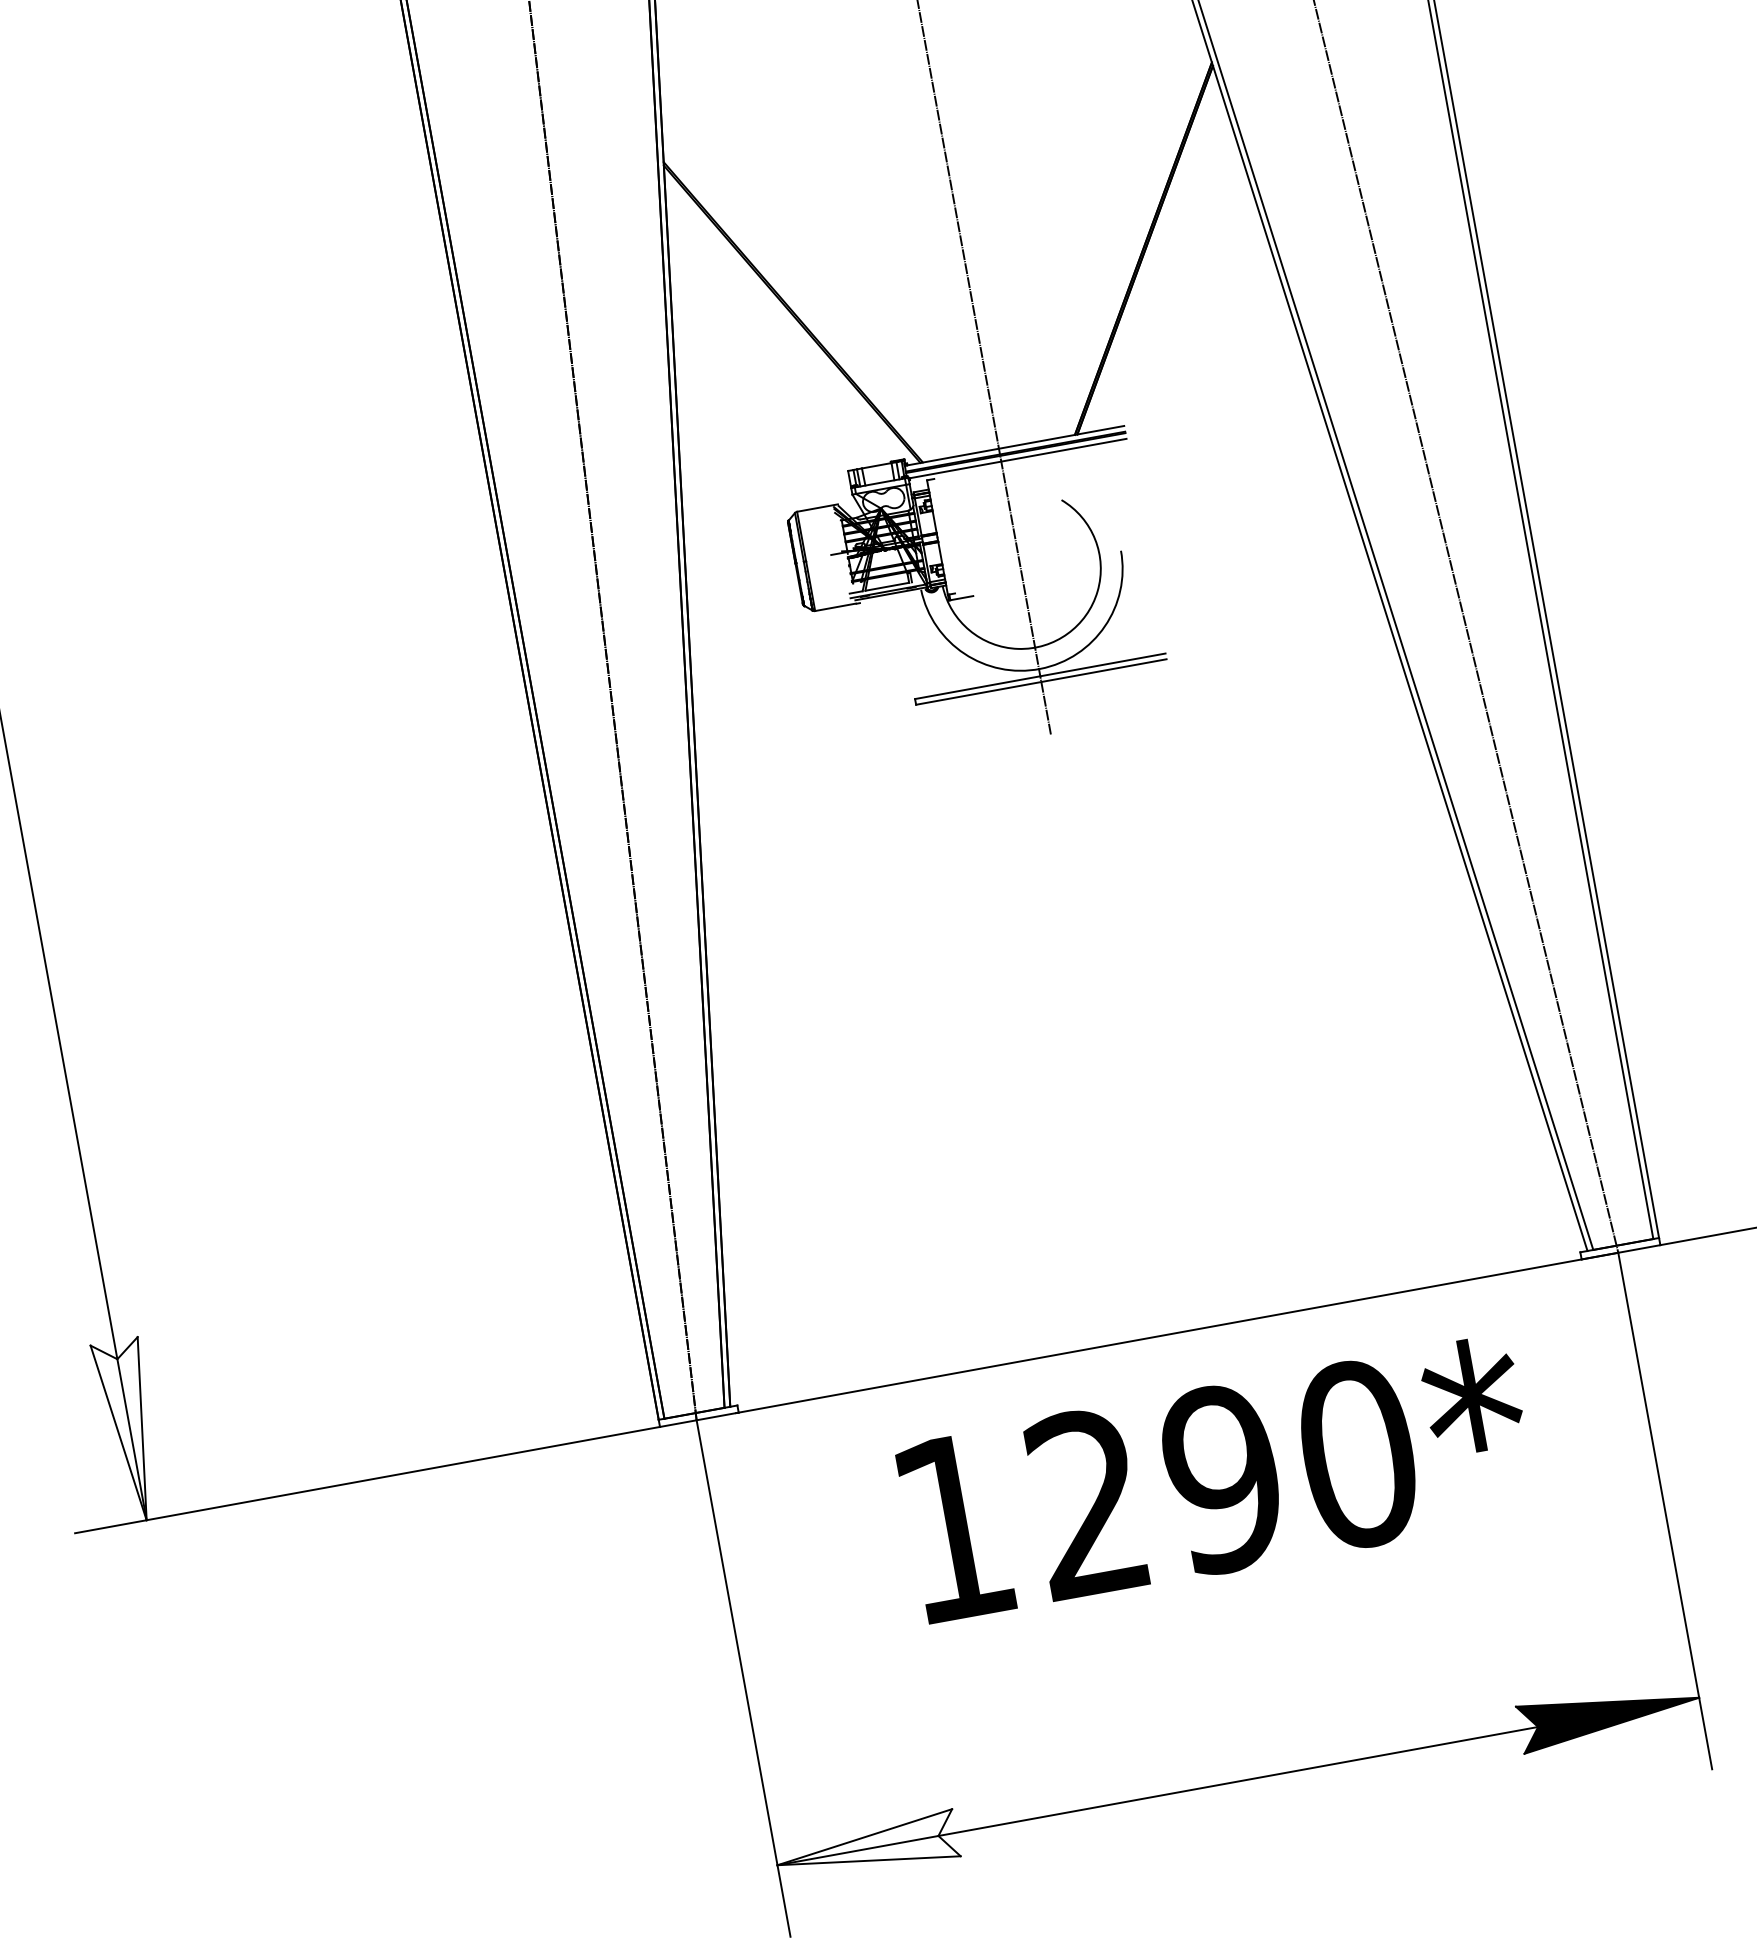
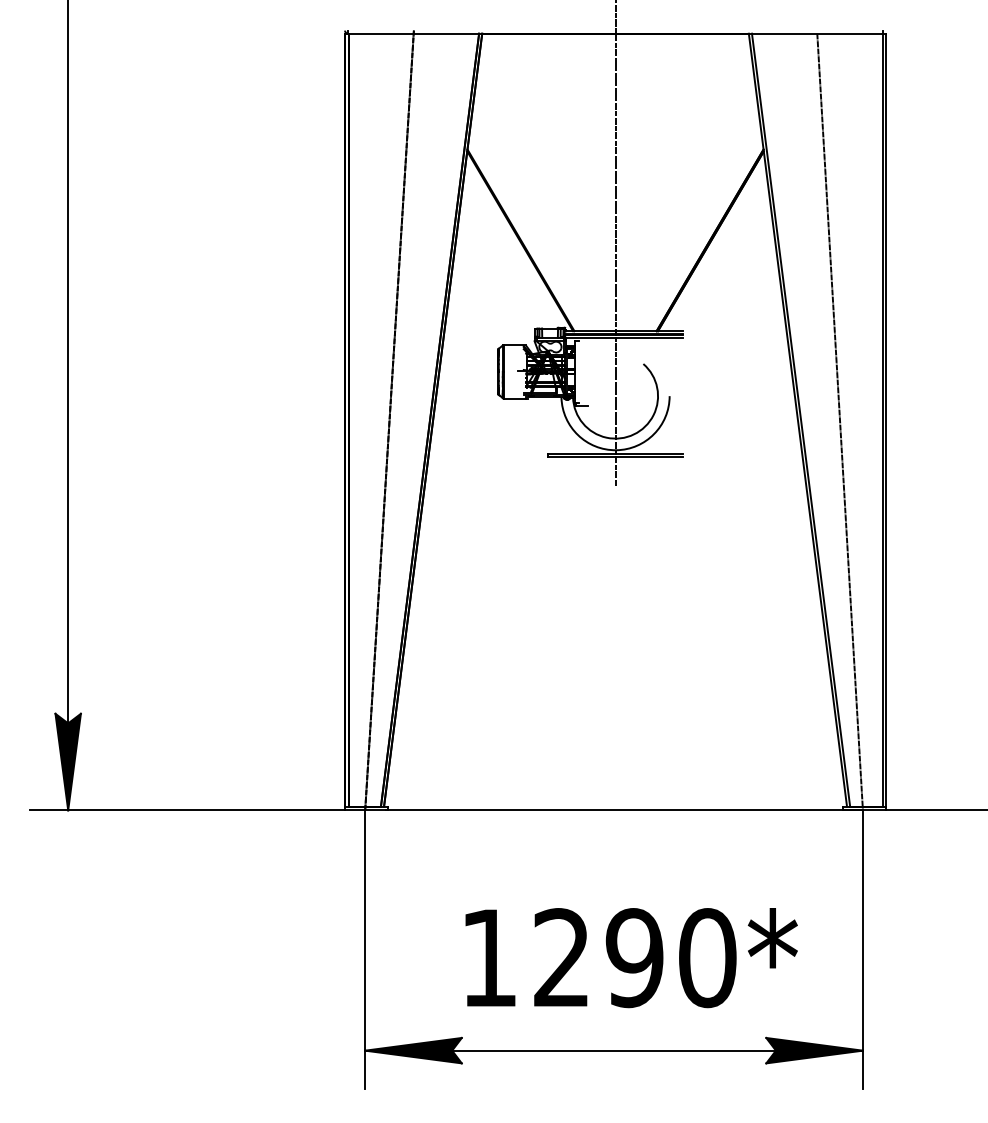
fill: (128, 1429) -> (67, 761), added
text: (1217, 1480) -> (631, 958), moved
fill: (866, 1848) -> (413, 1050), added

